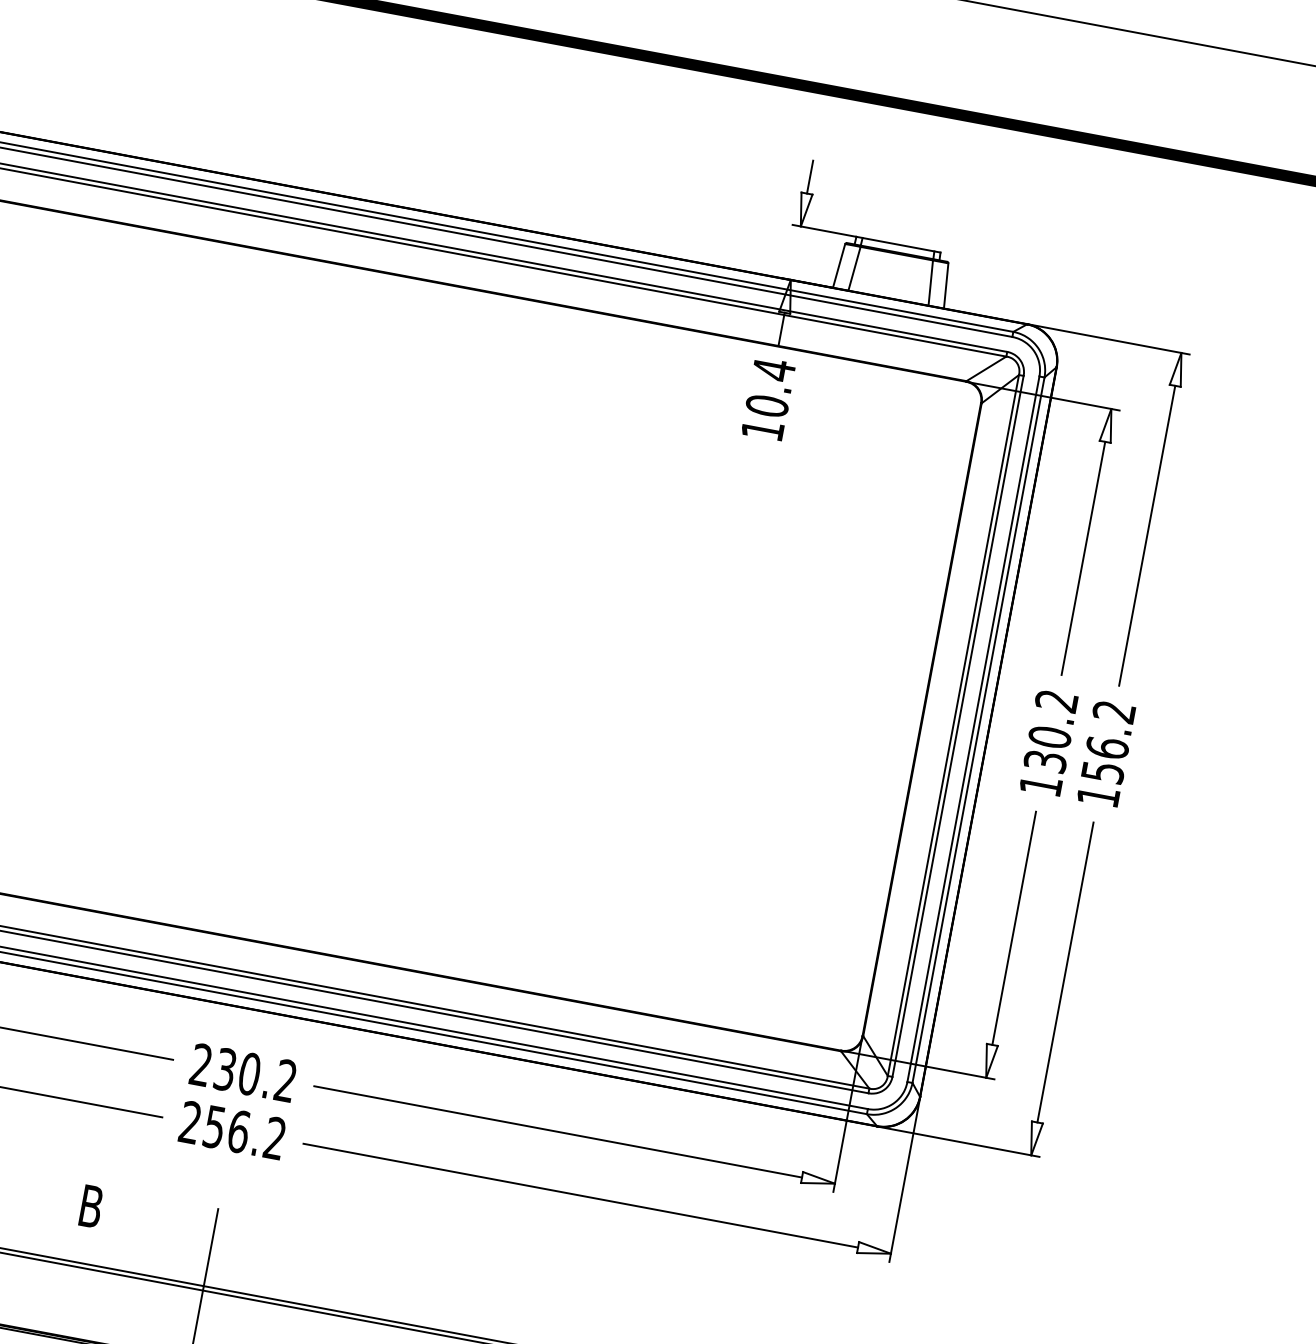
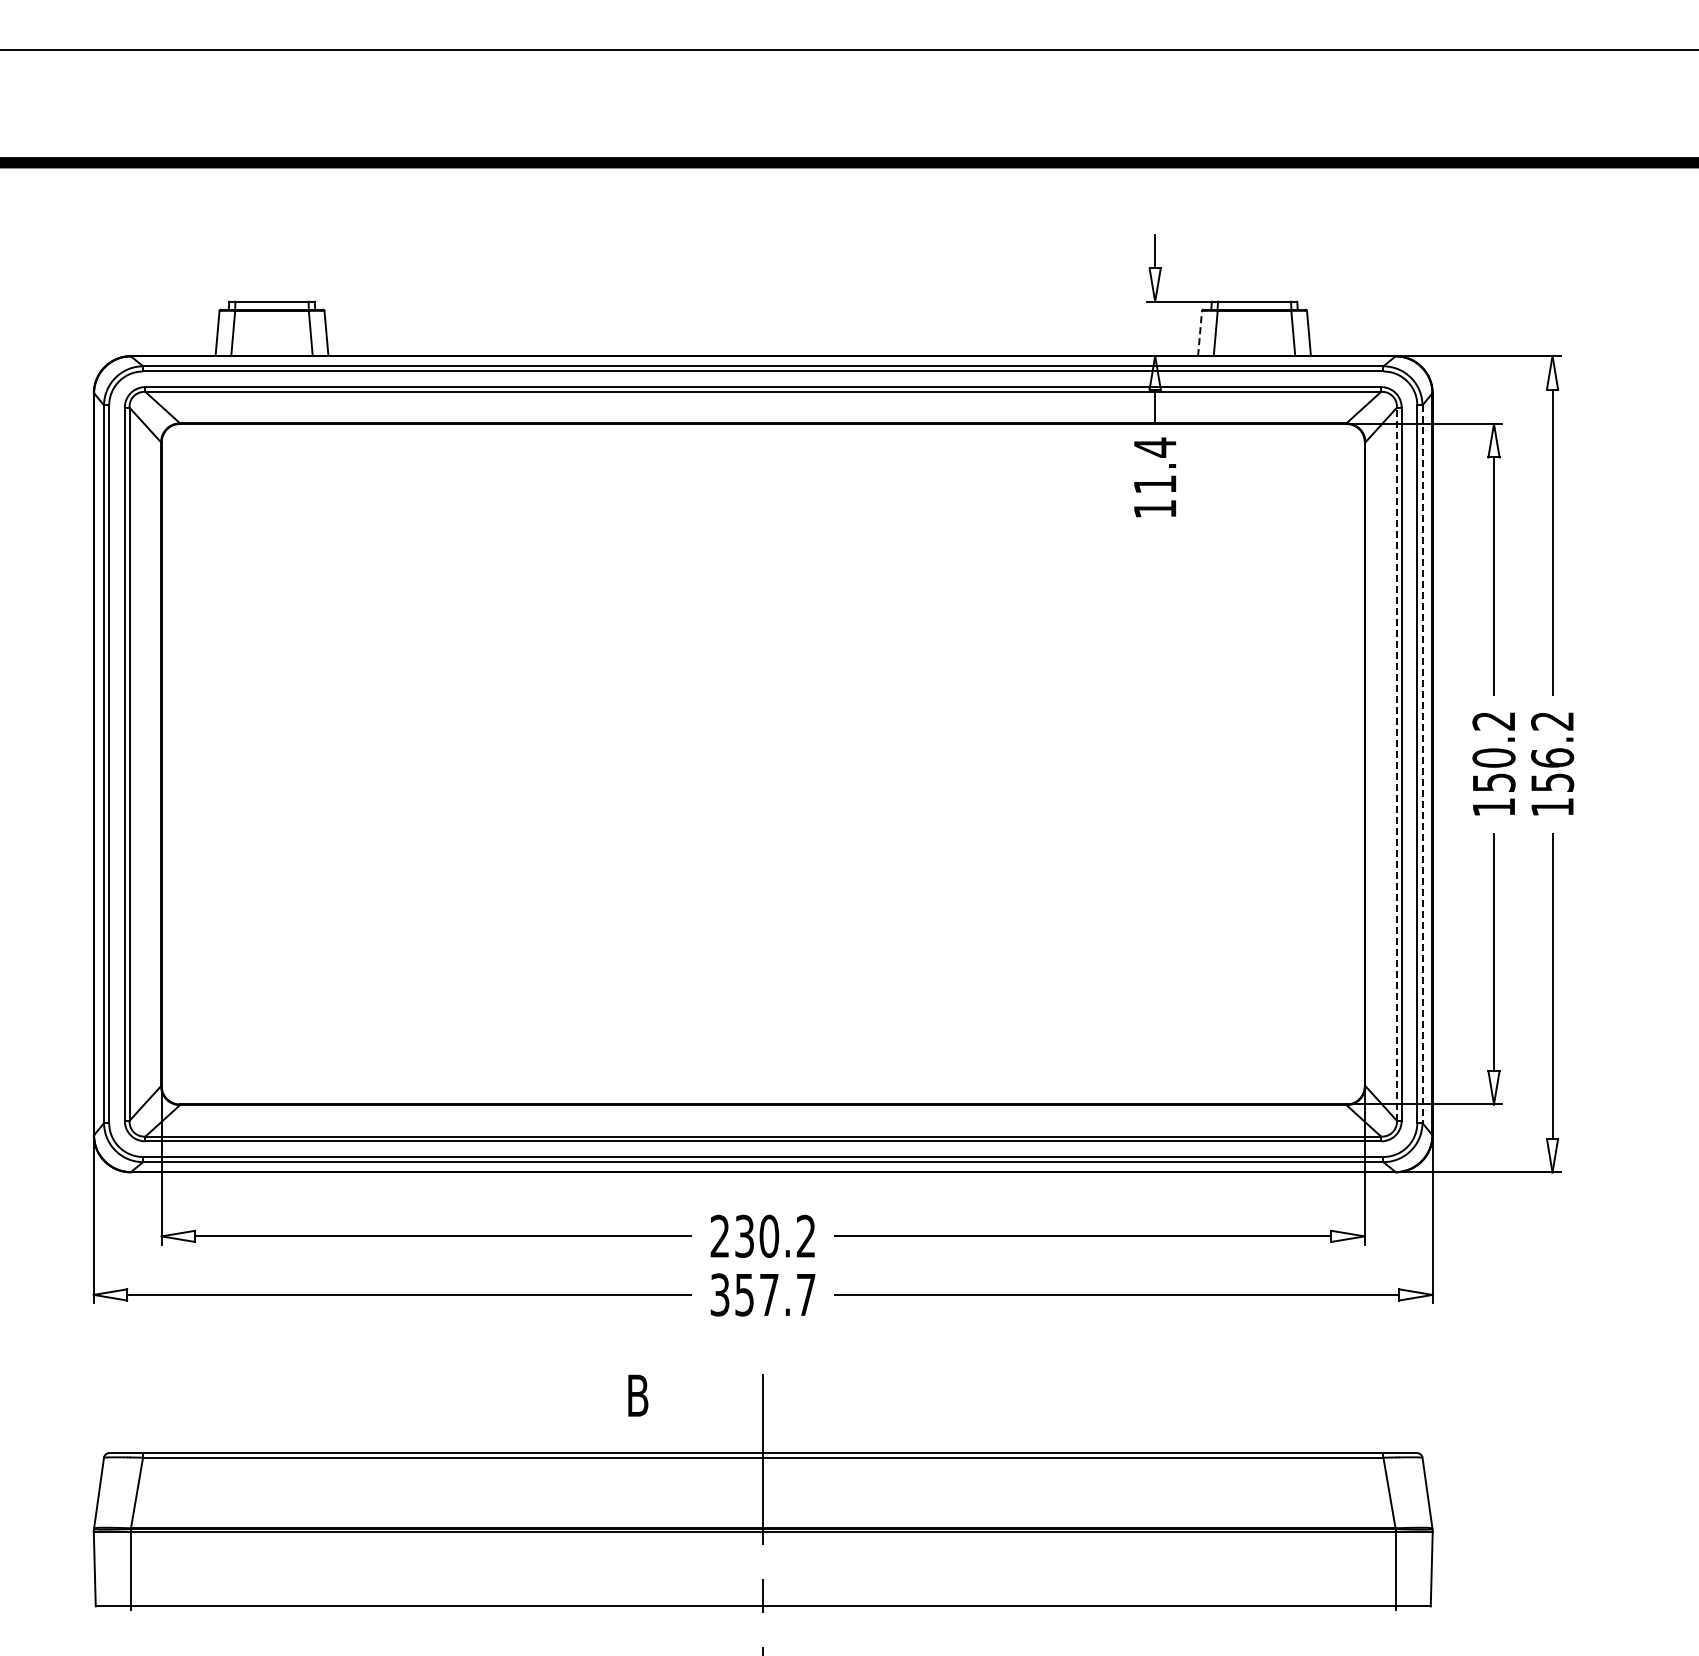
line: (839, 265) -> (1200, 333), solid -> dashed
text: (766, 405) -> (1154, 484), 10.4 -> 11.4
line: (952, 725) -> (1396, 764), solid -> dashed
line: (978, 730) -> (1422, 764), solid -> dashed
text: (1044, 761) -> (1493, 782), 130.2 -> 150.2
text: (232, 1130) -> (762, 1294), 256.2 -> 357.7

